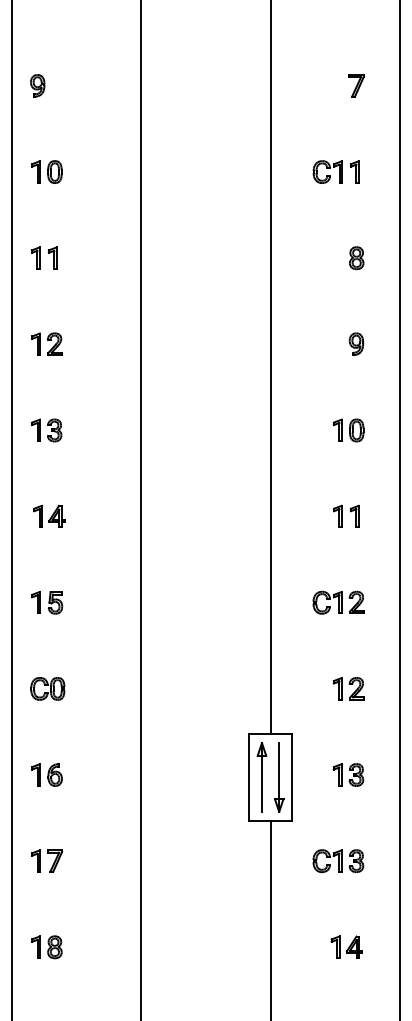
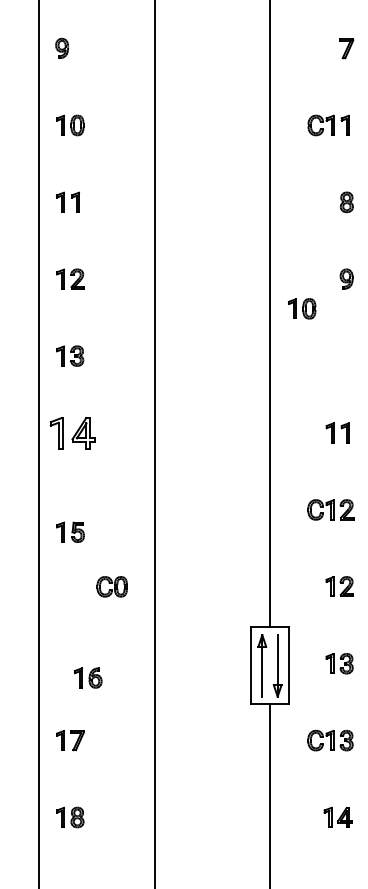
part: (348, 430) -> (302, 308), moved
part: (49, 515) -> (72, 432), size x1.6
part: (47, 602) -> (70, 532), moved
part: (47, 688) -> (111, 586), moved
part: (46, 774) -> (87, 677), moved

